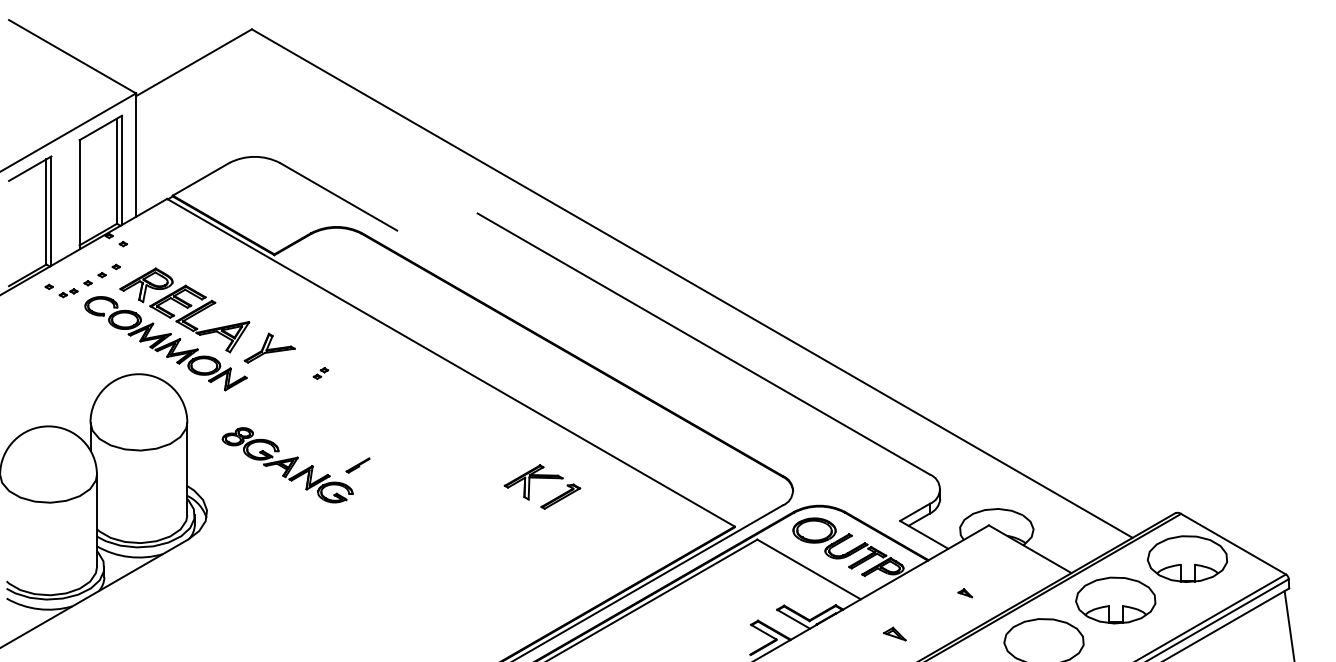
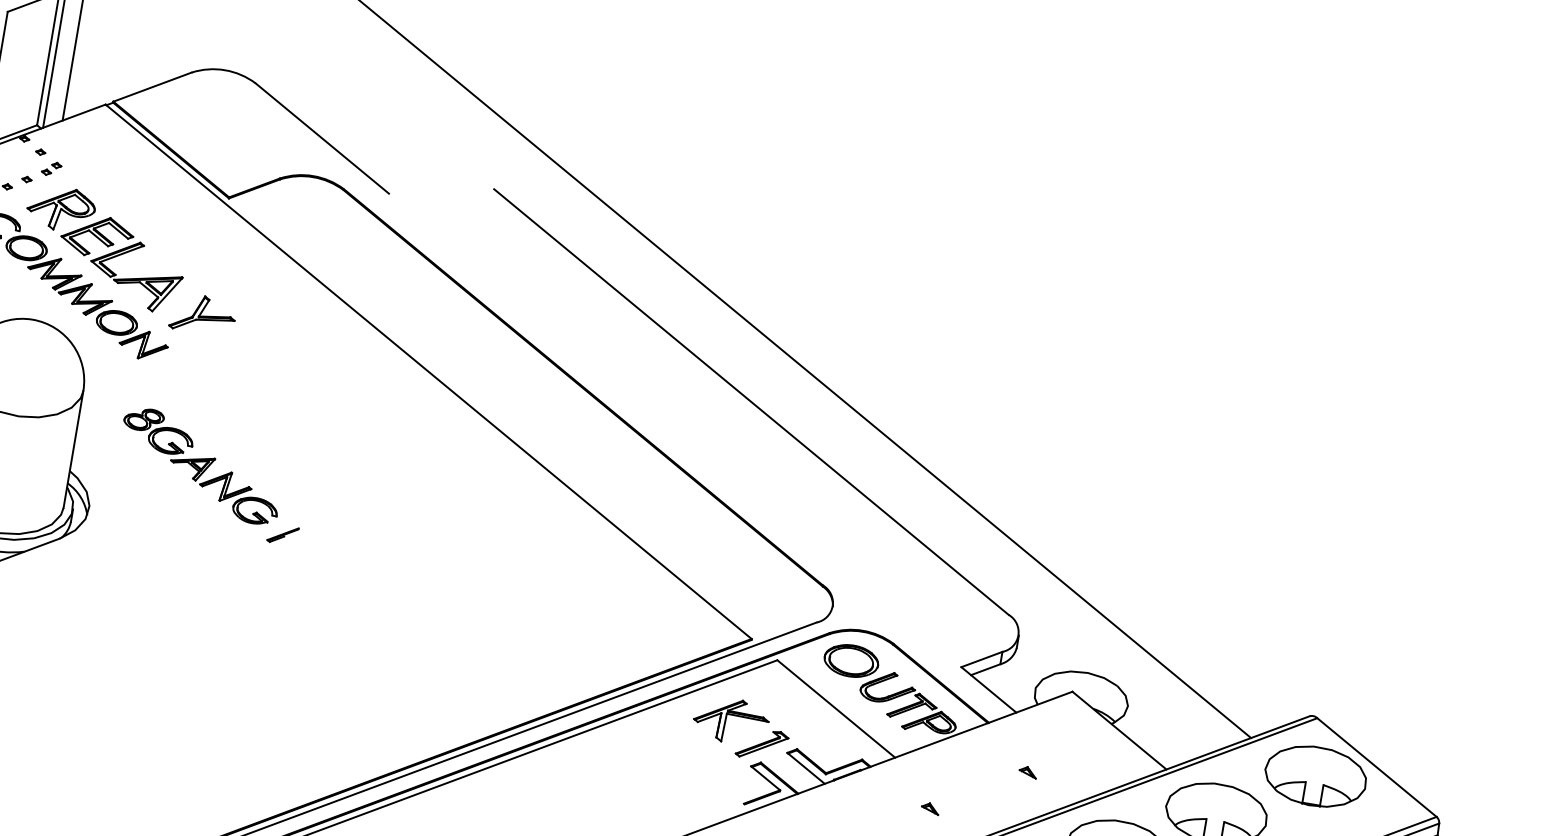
part: (320, 373) -> (51, 168), moved
part: (357, 465) -> (282, 534), moved
part: (542, 478) -> (743, 717), moved
part: (894, 633) -> (930, 807), size x0.62

